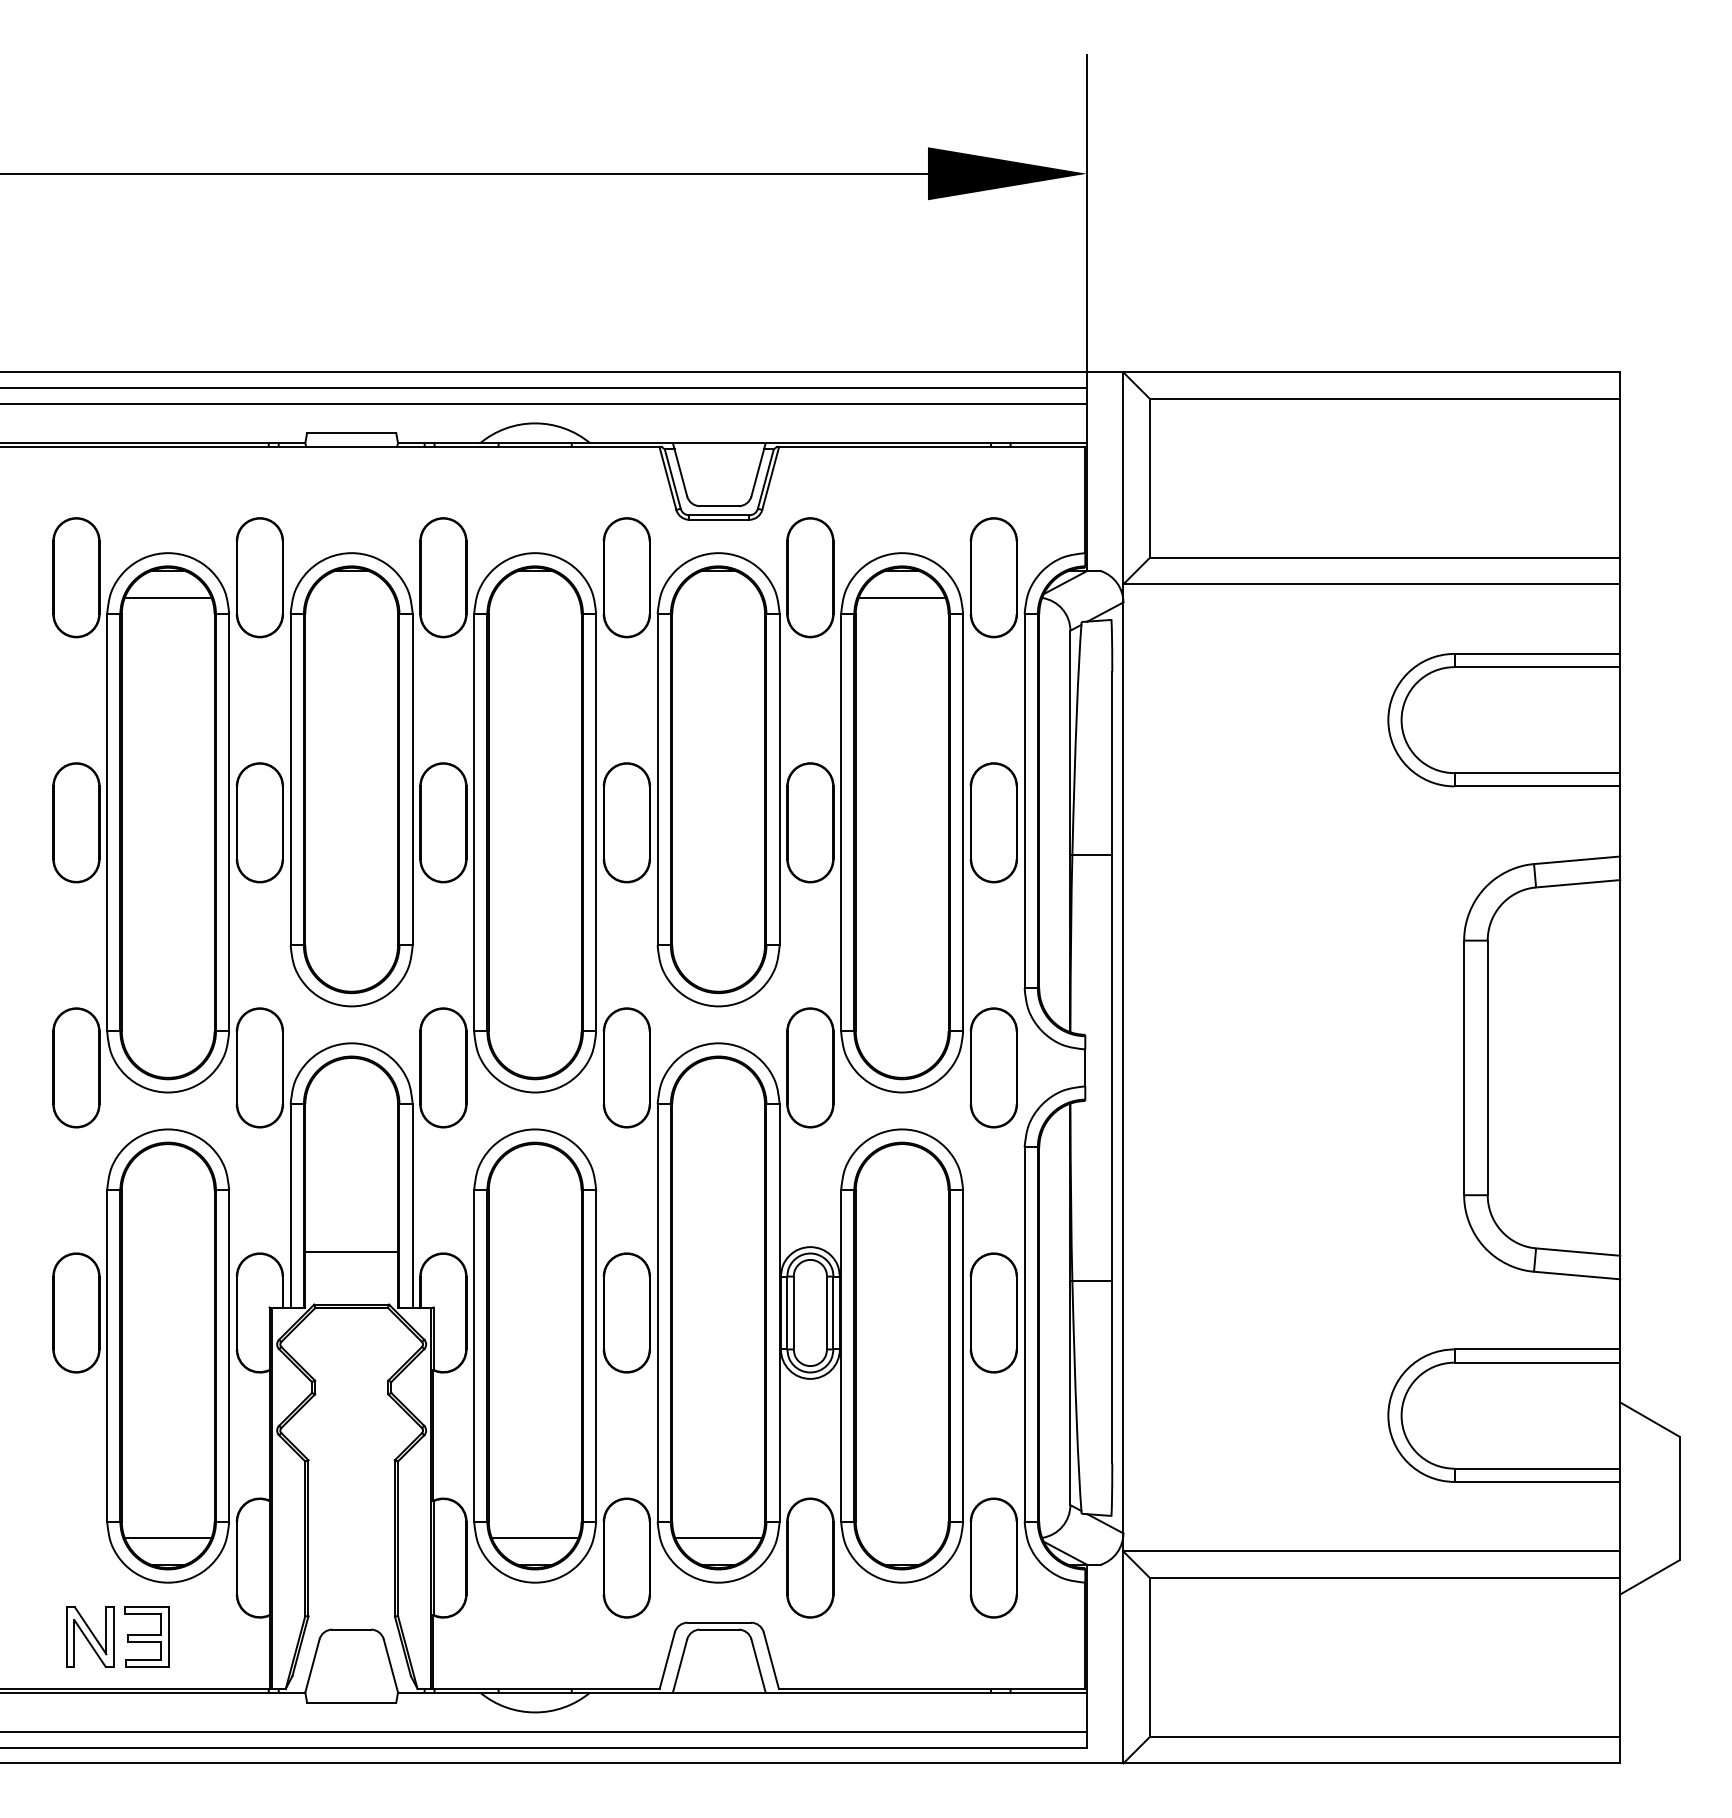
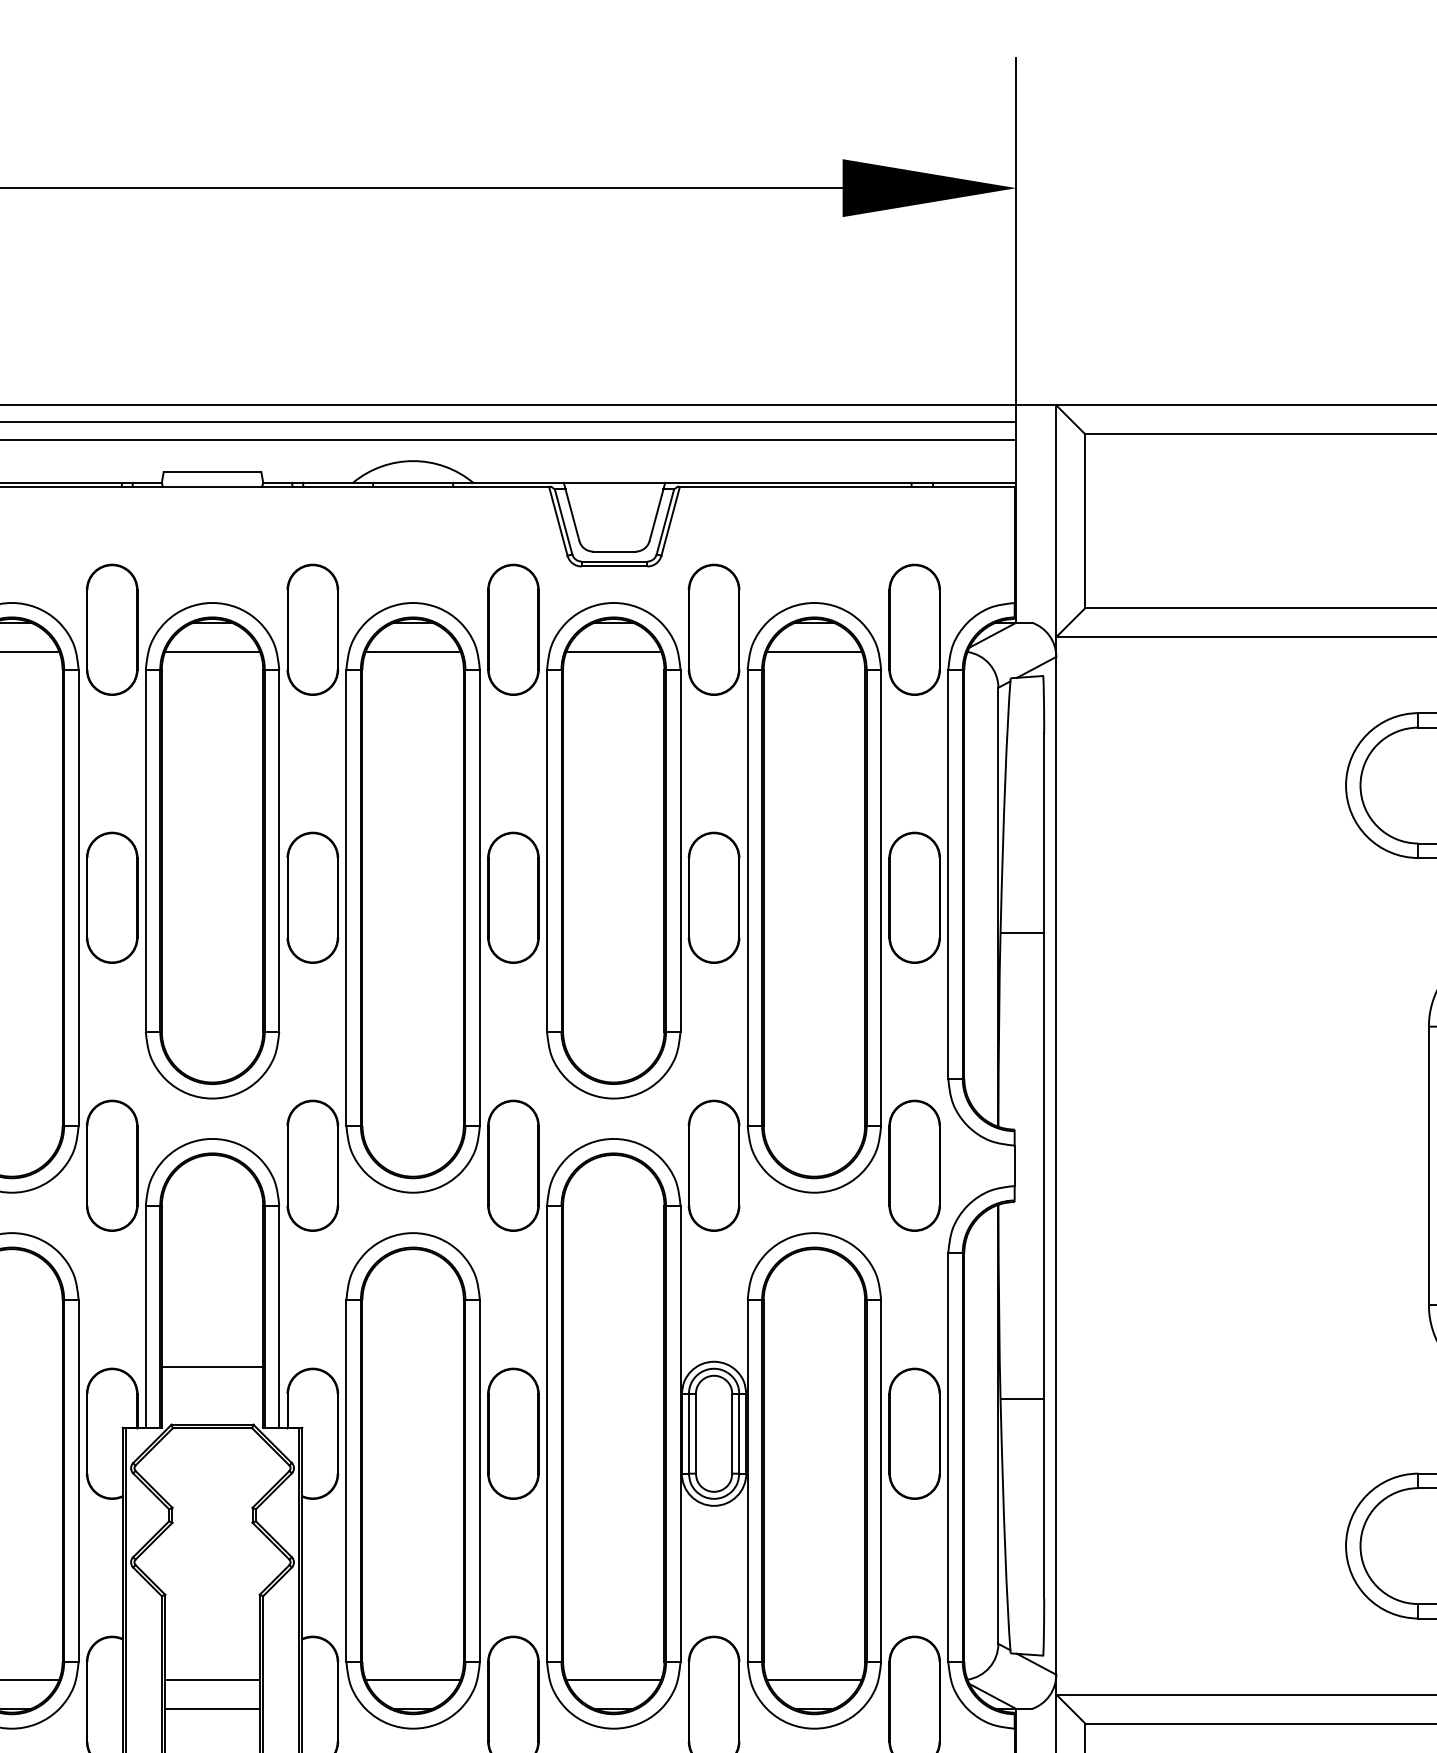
line: (351, 597) -> (212, 651), added
line: (534, 597) -> (412, 651), added
line: (718, 597) -> (613, 651), added
line: (351, 1538) -> (212, 1680), added
line: (901, 1538) -> (813, 1680), added
line: (351, 1564) -> (212, 1708), added

